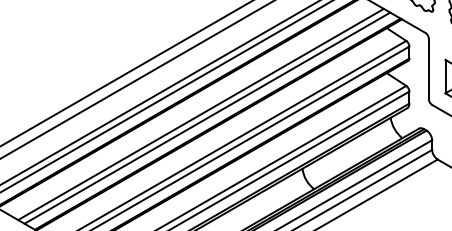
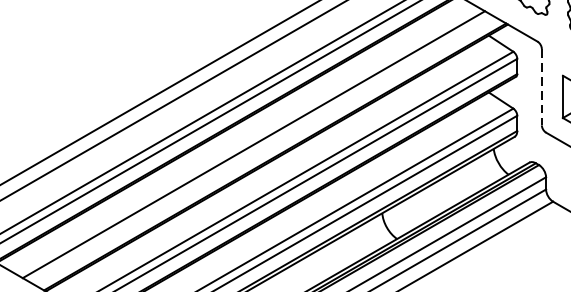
line: (428, 69) -> (541, 87), solid -> dashed
line: (207, 117) -> (262, 148), removed

